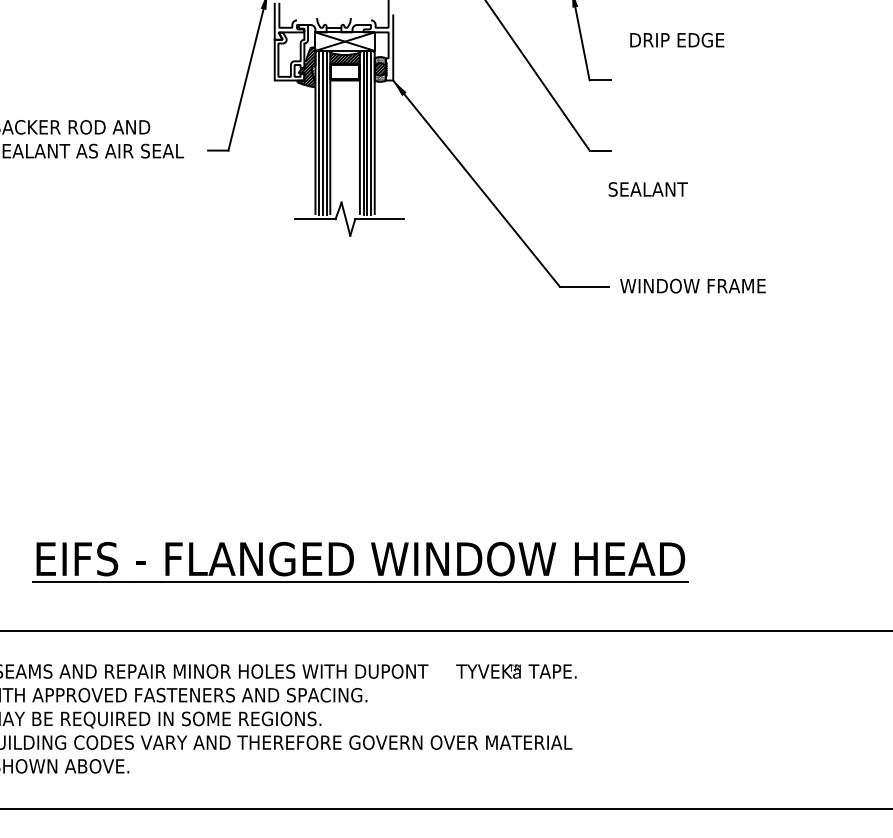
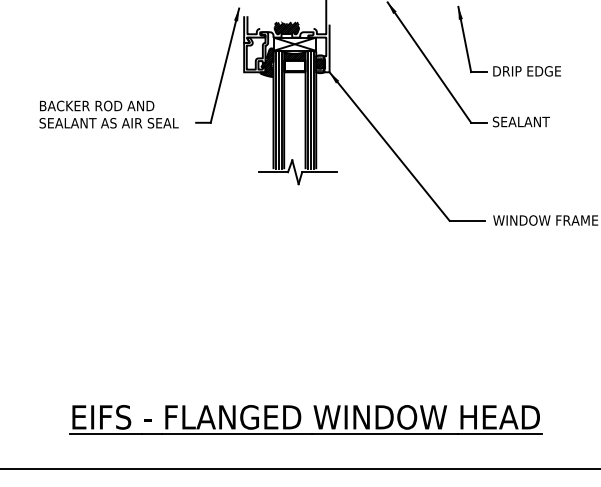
hatch: (333, 18) -> (286, 27), added
text: (677, 39) -> (527, 70), moved
text: (647, 189) -> (520, 122), moved

